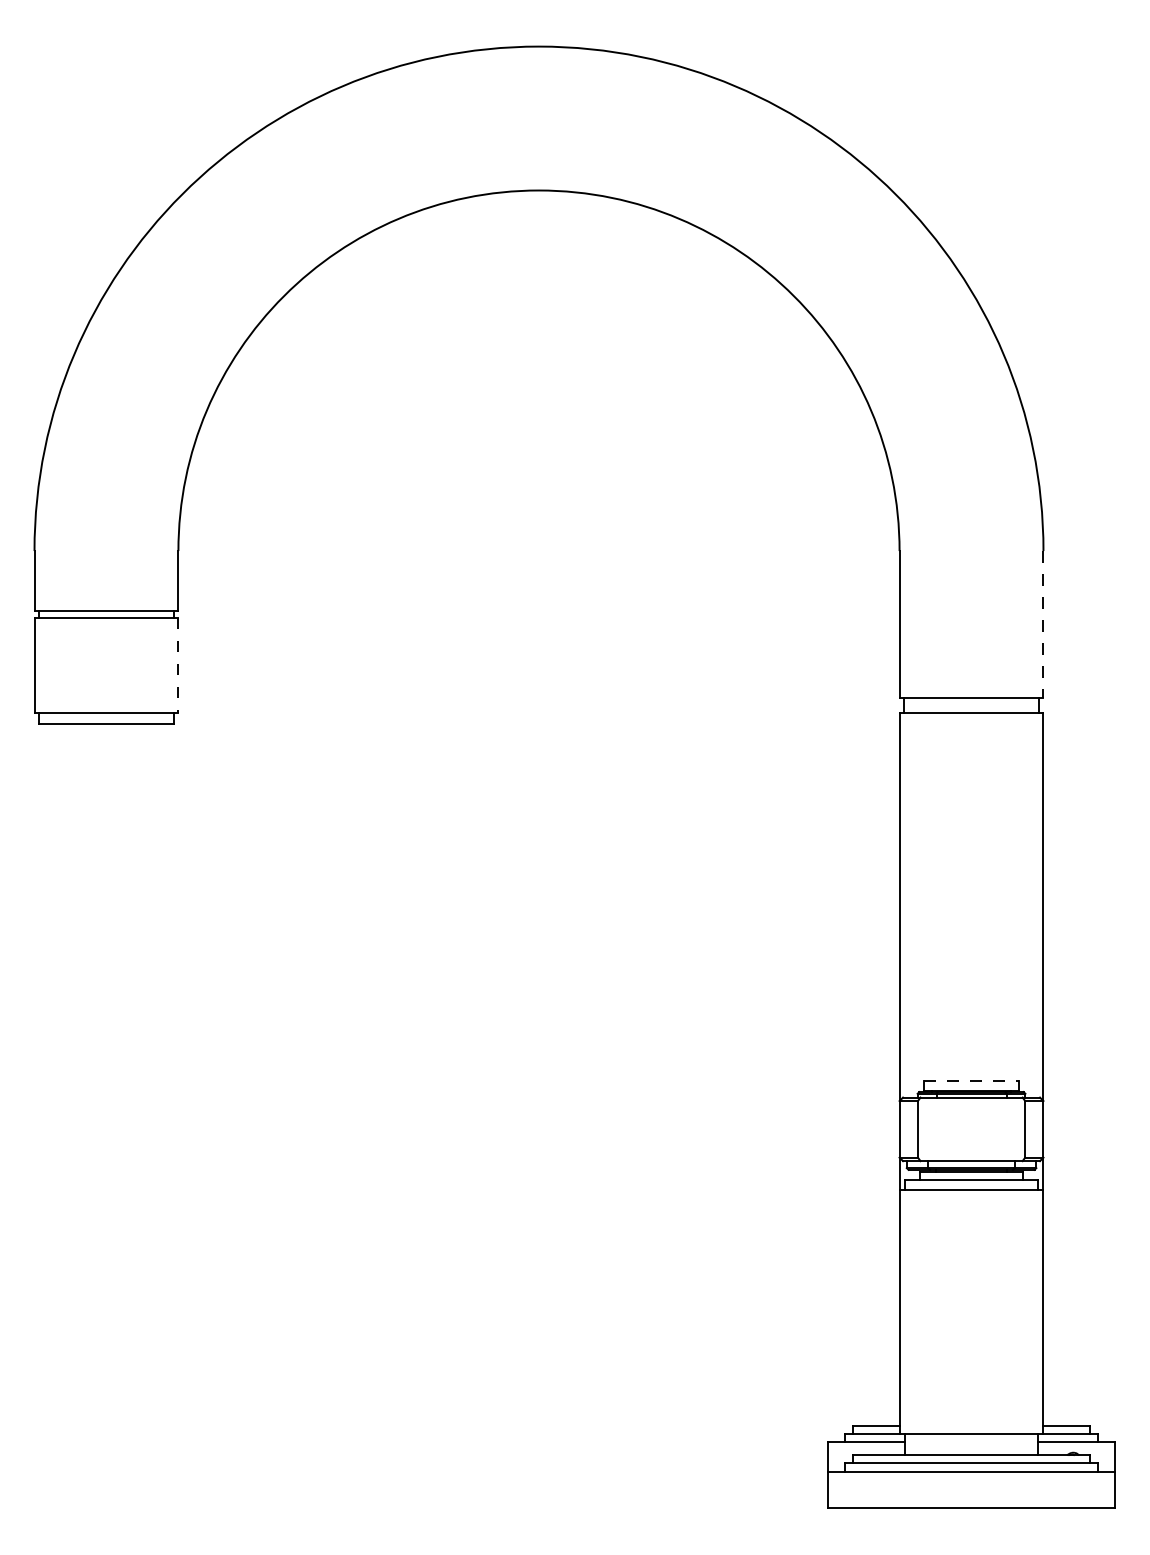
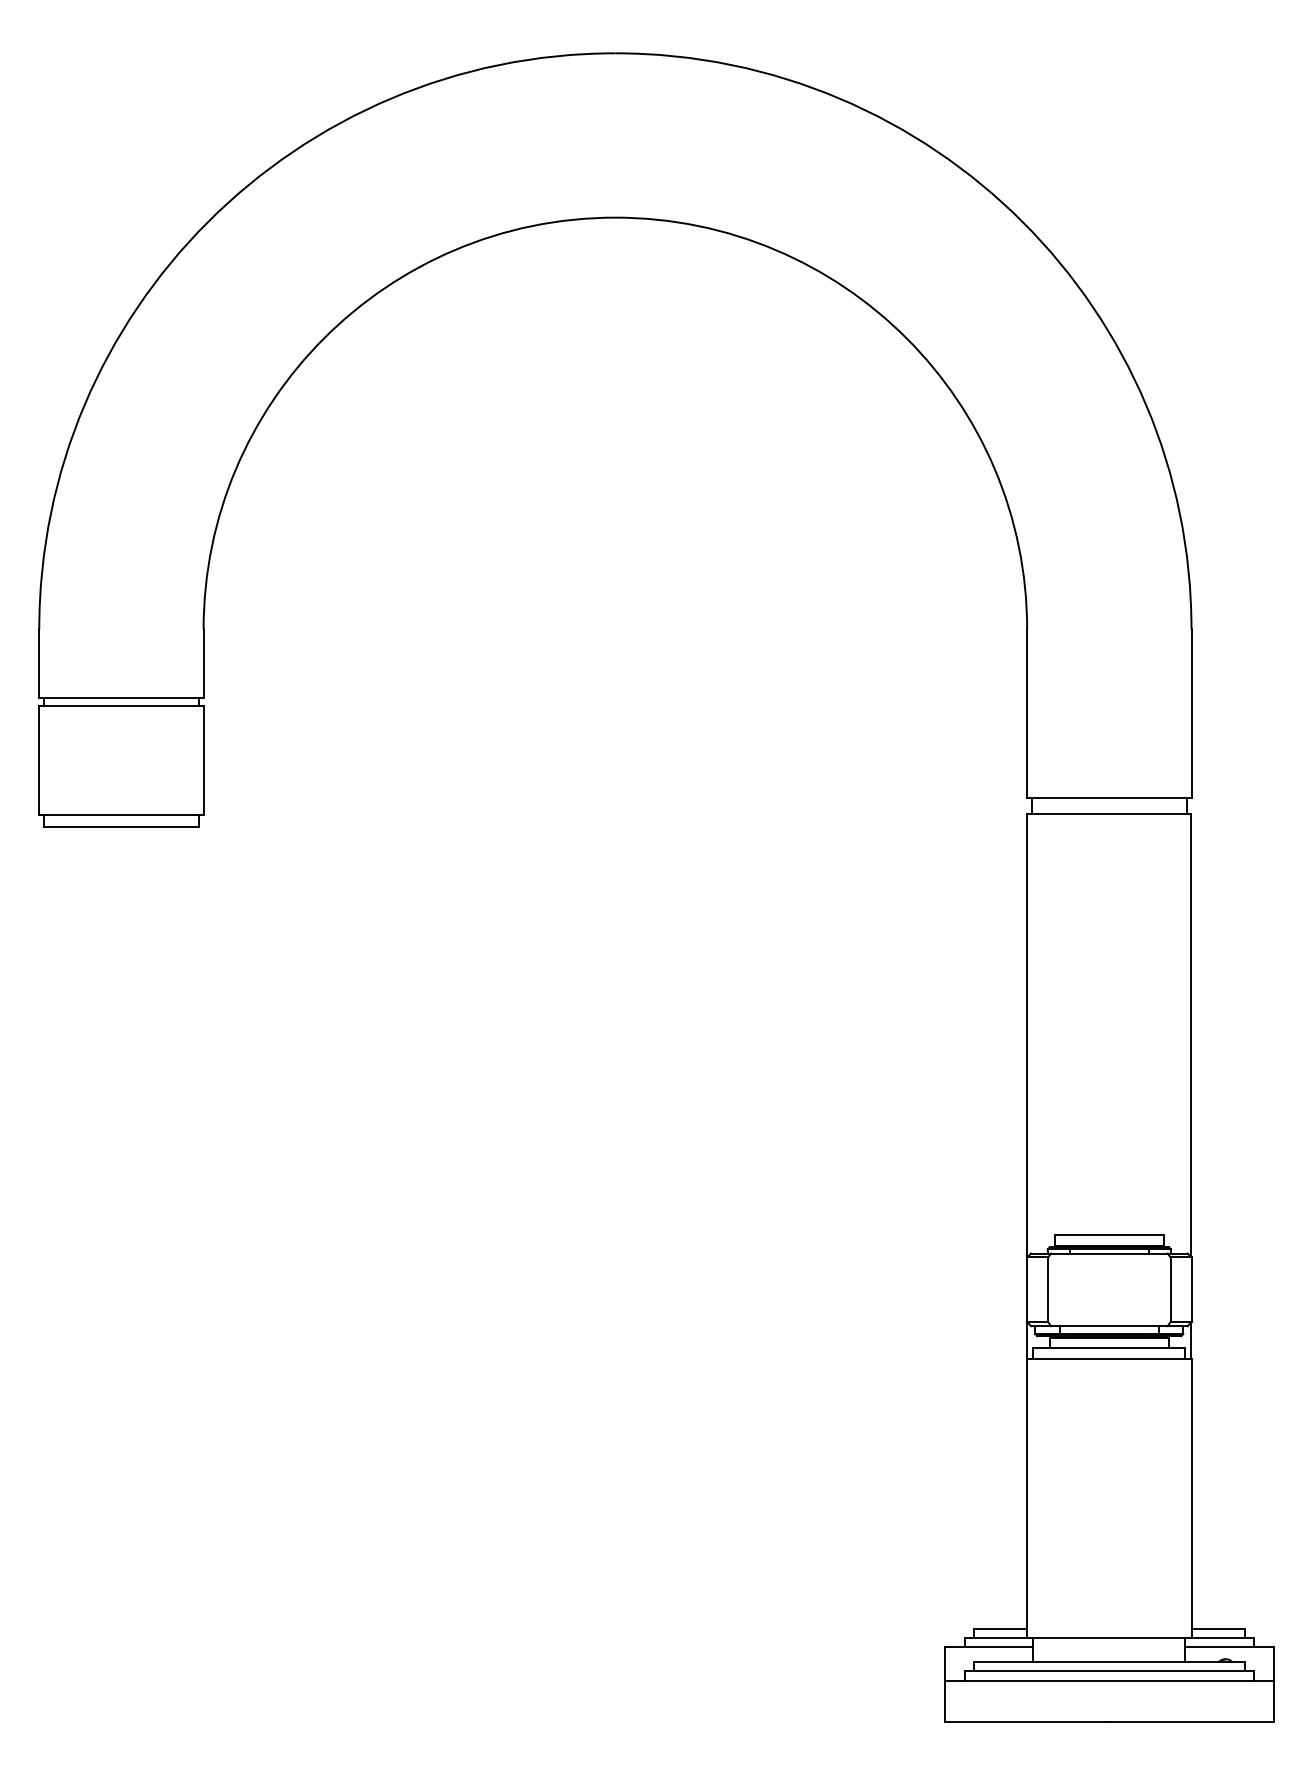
line: (1043, 624) -> (1191, 713), dashed -> solid
line: (178, 665) -> (203, 760), dashed -> solid
line: (972, 1081) -> (1110, 1235), dashed -> solid

